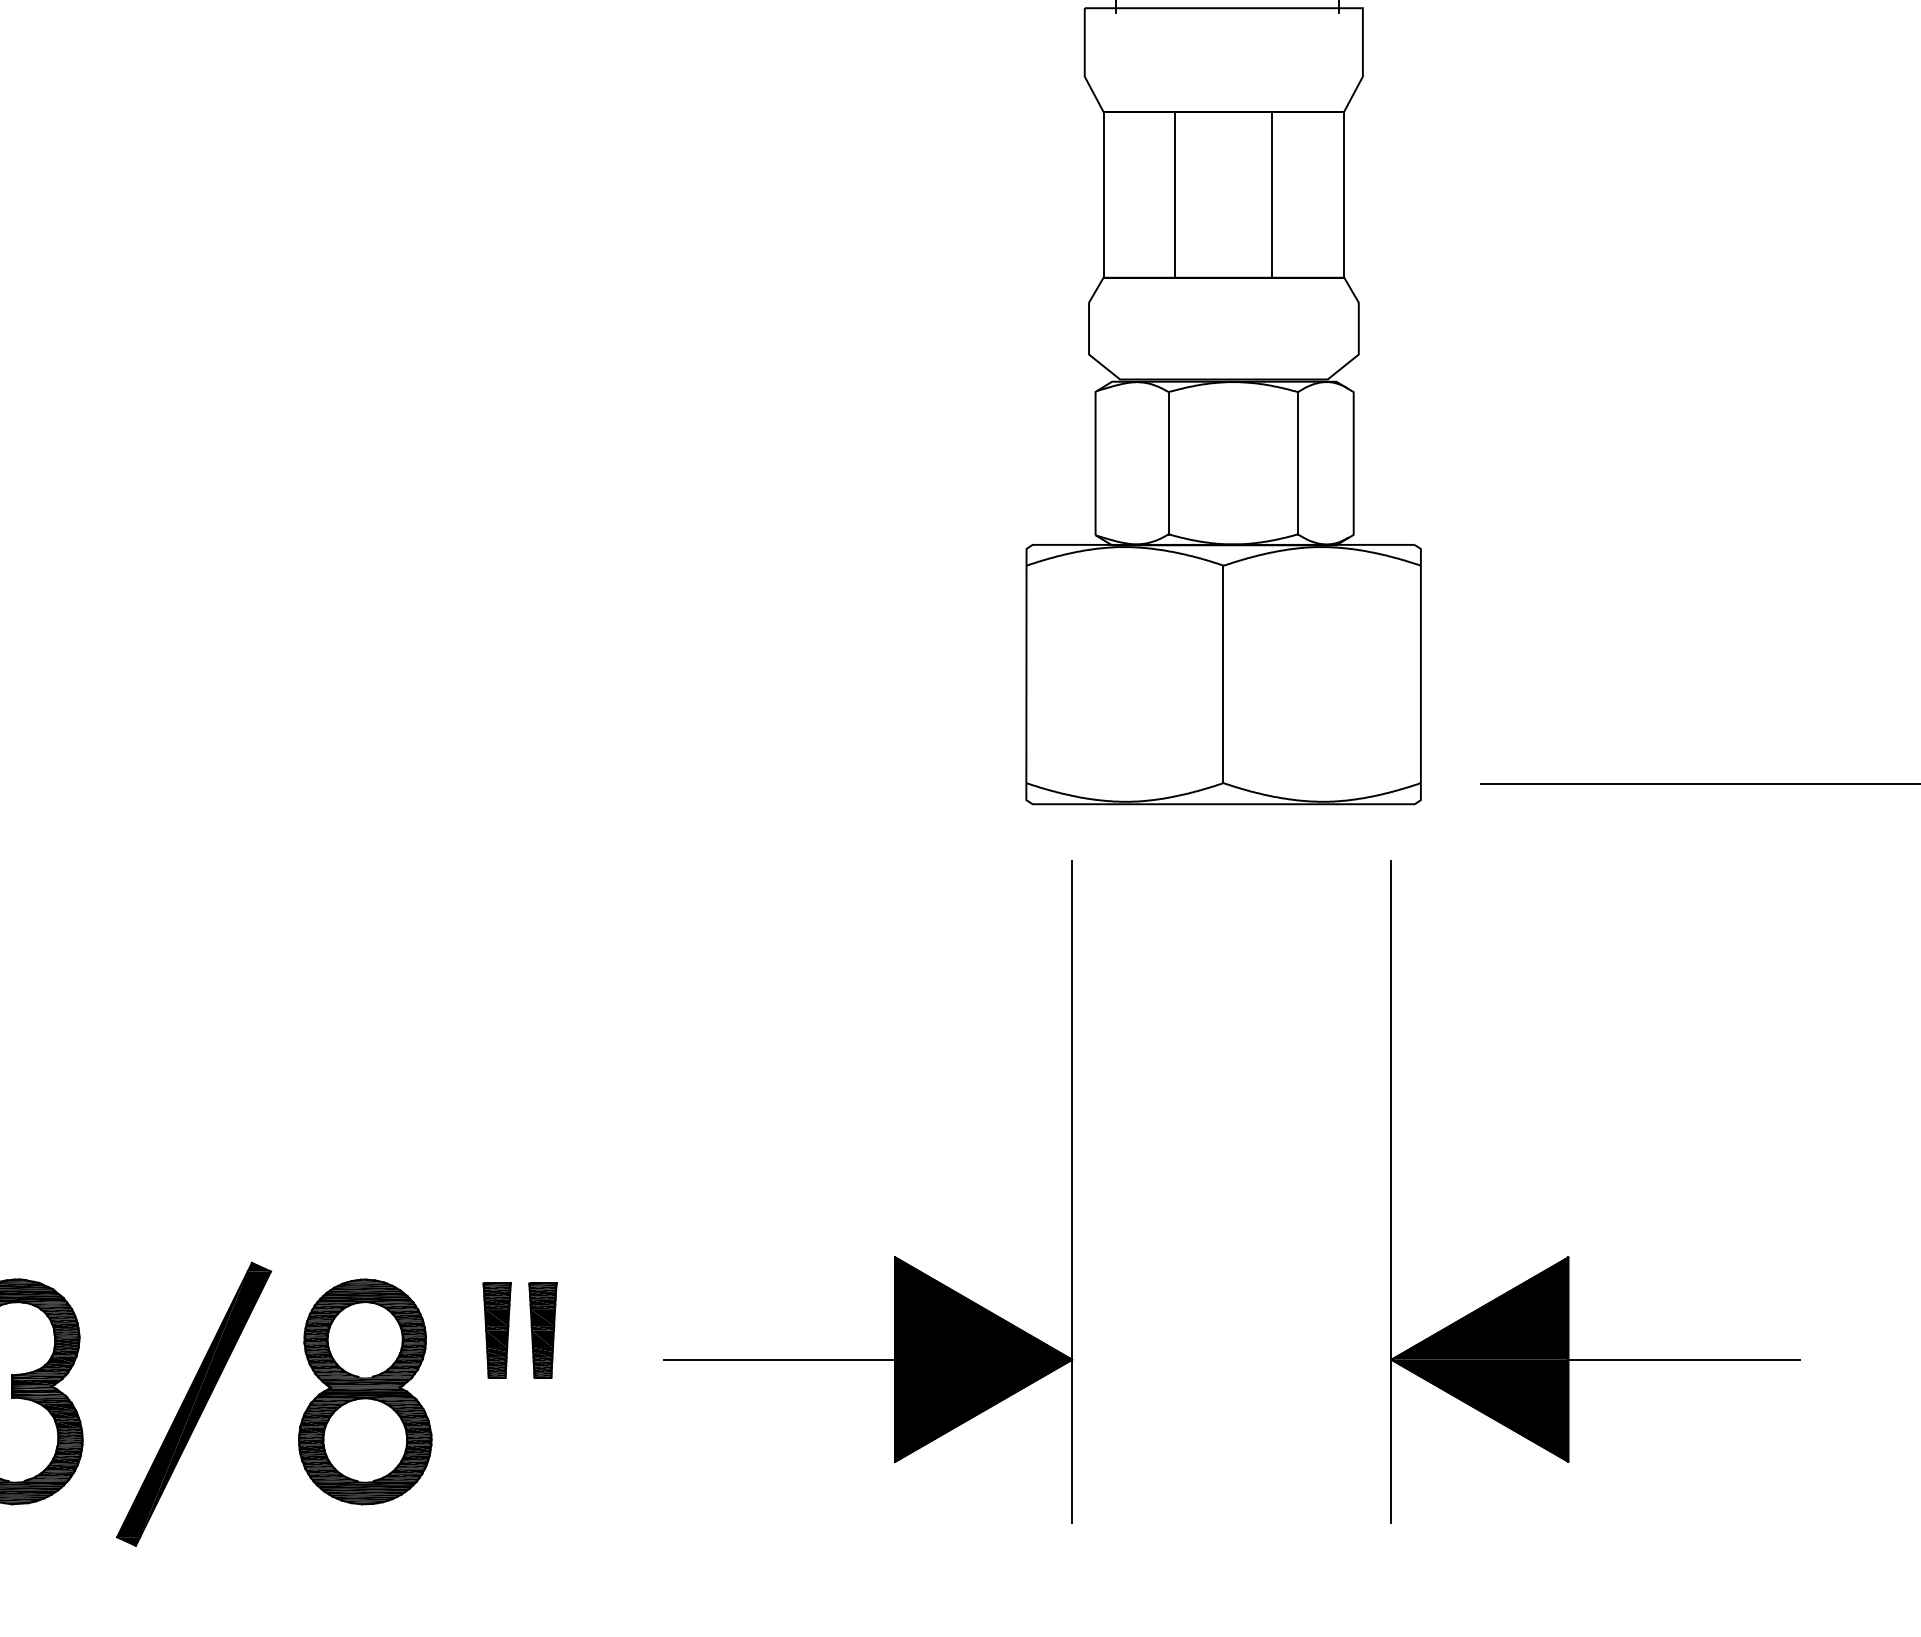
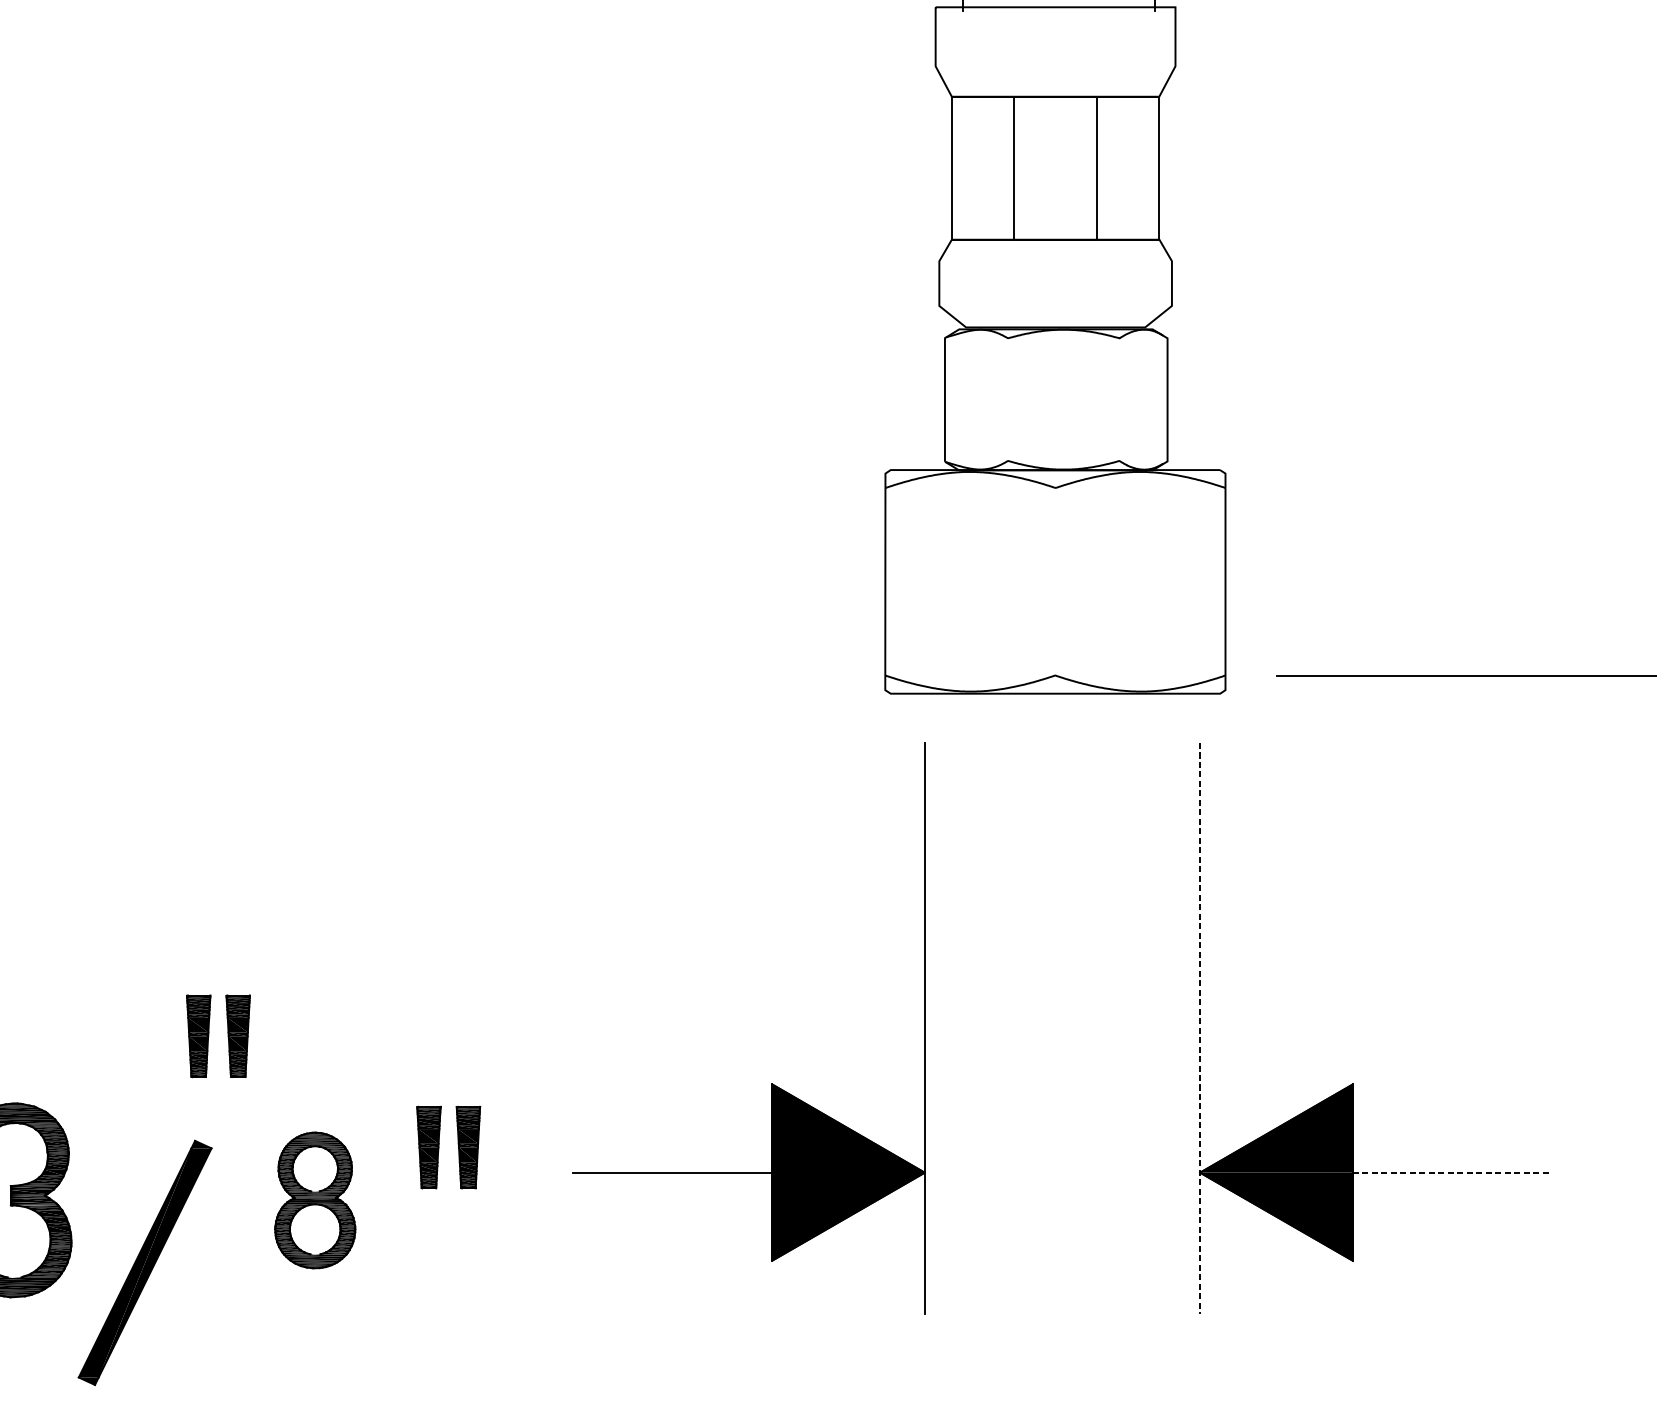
line: (1168, 463) -> (1007, 399), removed
line: (1297, 463) -> (1119, 399), removed
line: (1223, 674) -> (1055, 581), removed
line: (1391, 1192) -> (1200, 1028), solid -> dashed
part: (242, 1201) -> (209, 1036), added
line: (1684, 1359) -> (1452, 1172), solid -> dashed
part: (365, 1391) -> (315, 1200), size x0.7
part: (194, 1403) -> (145, 1262), moved

